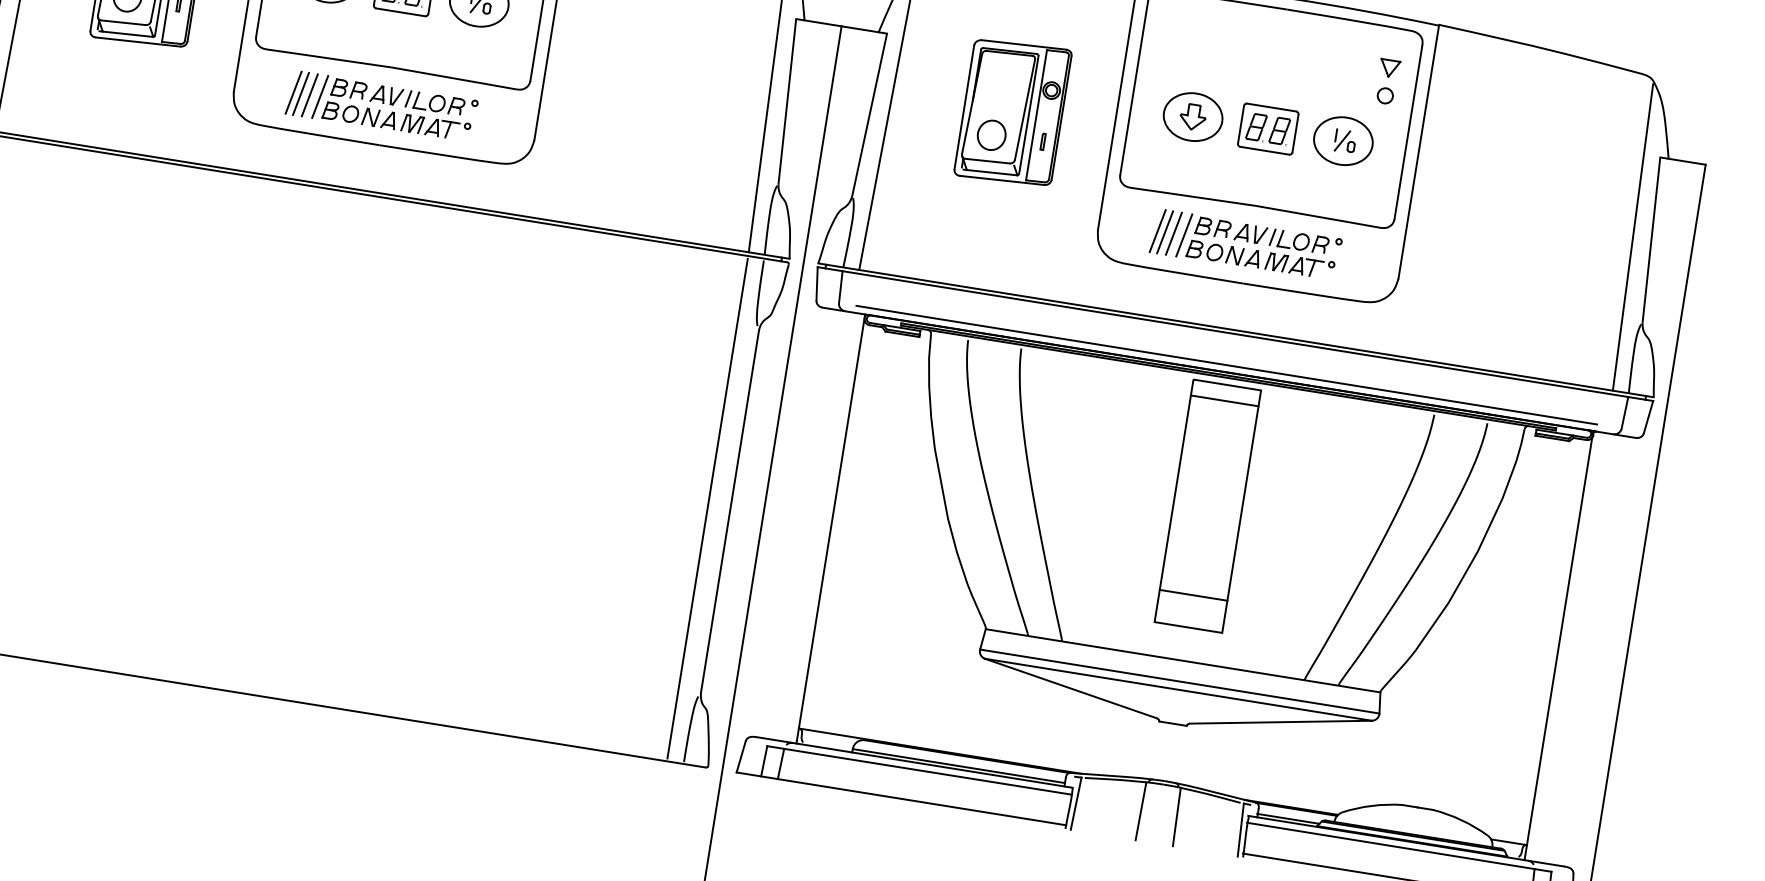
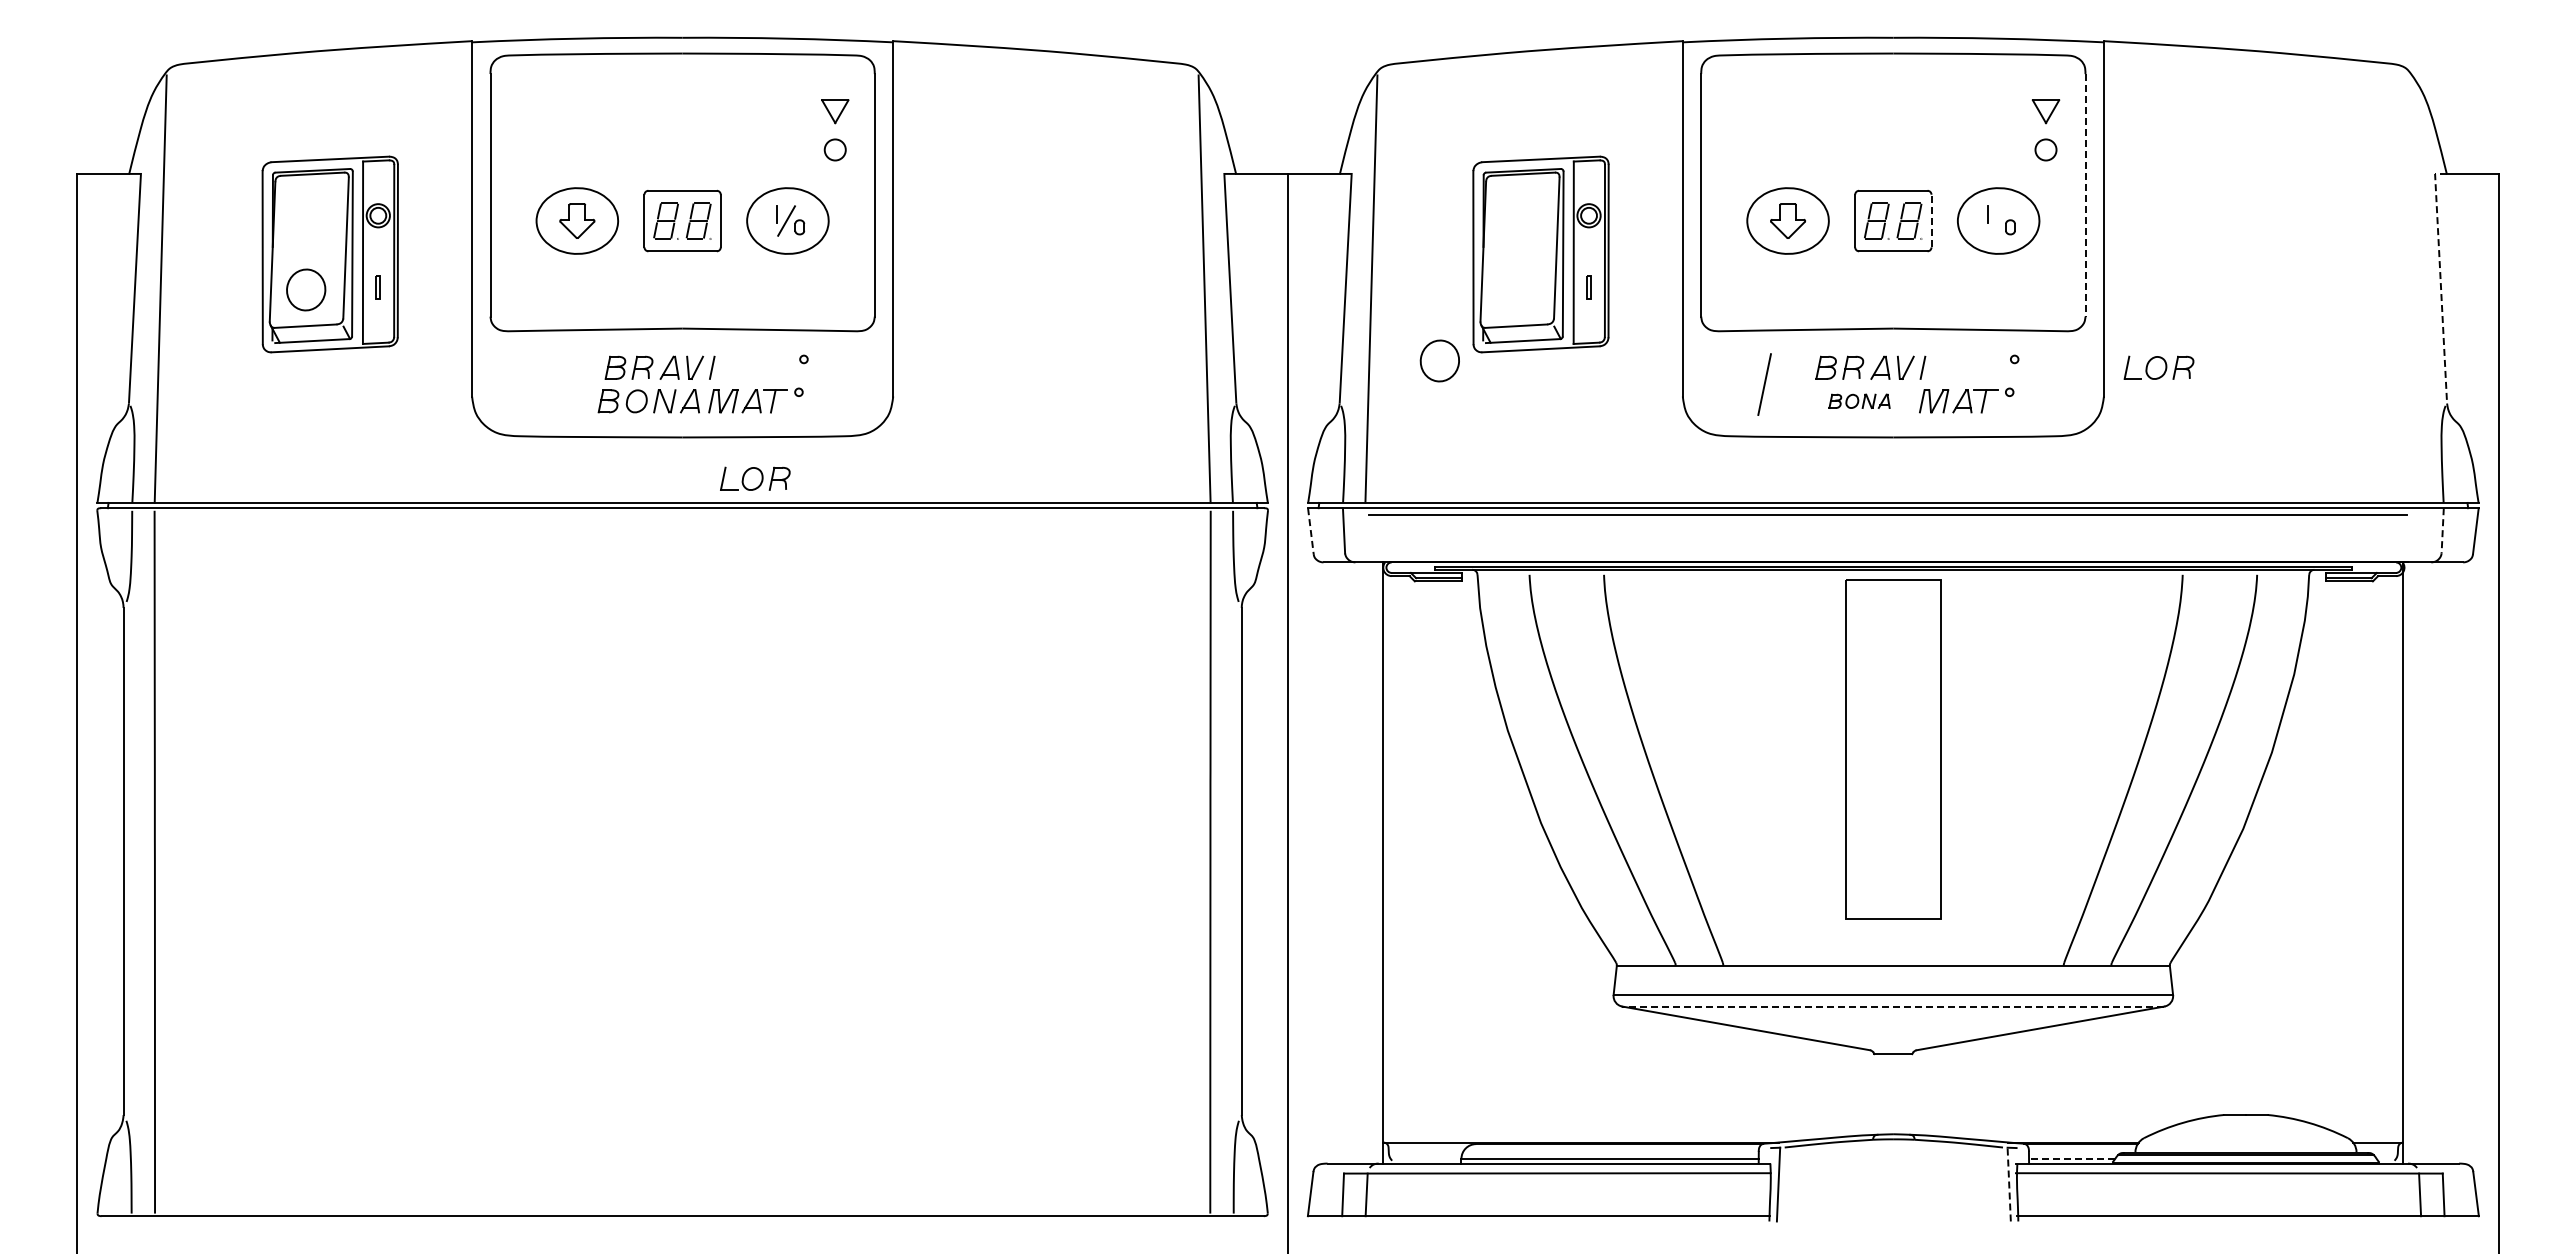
line: (293, 92) -> (553, 384), removed
line: (300, 93) -> (563, 384), removed
line: (309, 95) -> (576, 384), removed
line: (319, 96) -> (590, 384), removed
part: (439, 103) -> (755, 478), moved
line: (1408, 132) -> (2085, 195), solid -> dashed
line: (1295, 133) -> (1931, 220), solid -> dashed
part: (991, 134) -> (1439, 360), moved
line: (1341, 140) -> (1996, 220), removed
line: (1164, 232) -> (1774, 384), removed
line: (1174, 233) -> (1787, 384), removed
line: (1184, 235) -> (1801, 384), removed
line: (1651, 235) -> (2440, 282), solid -> dashed
line: (1633, 236) -> (2415, 288), removed
part: (1303, 241) -> (2158, 367), moved
part: (1223, 254) -> (1859, 401), size x0.6
line: (816, 284) -> (1310, 531), solid -> dashed
line: (1226, 365) -> (1887, 514), moved
line: (1224, 400) -> (1892, 601), removed
line: (1624, 412) -> (2442, 530), solid -> dashed
line: (1192, 595) -> (1892, 874), removed
line: (1177, 689) -> (1892, 1006), solid -> dashed
line: (1140, 811) -> (1868, 1180), removed
line: (1176, 816) -> (1918, 1180), removed
line: (1288, 818) -> (2071, 1158), solid -> dashed
line: (1241, 830) -> (2009, 1184), solid -> dashed

